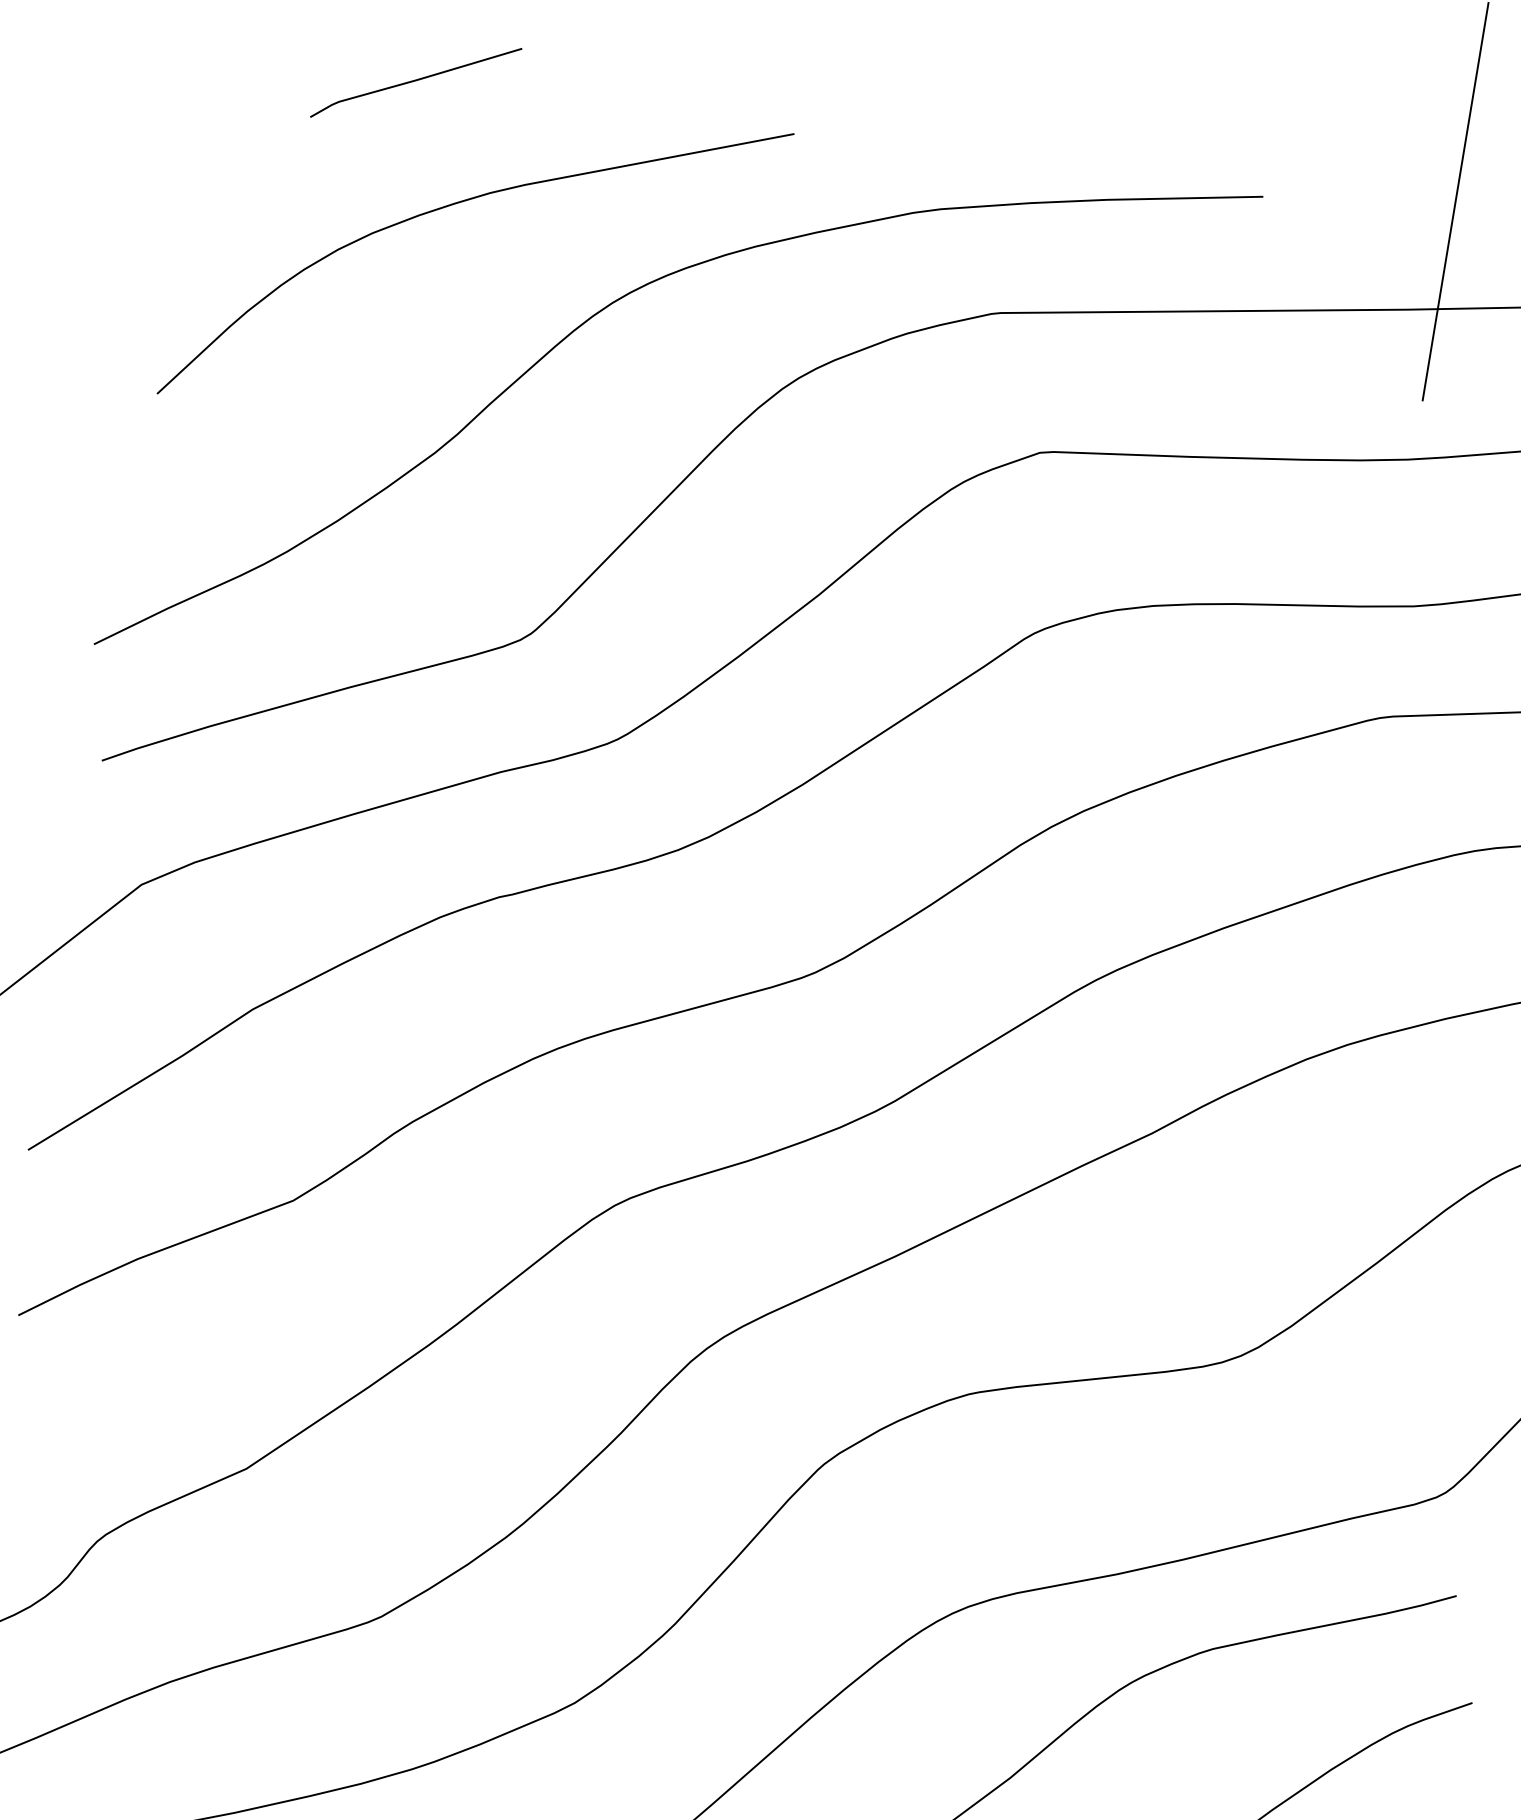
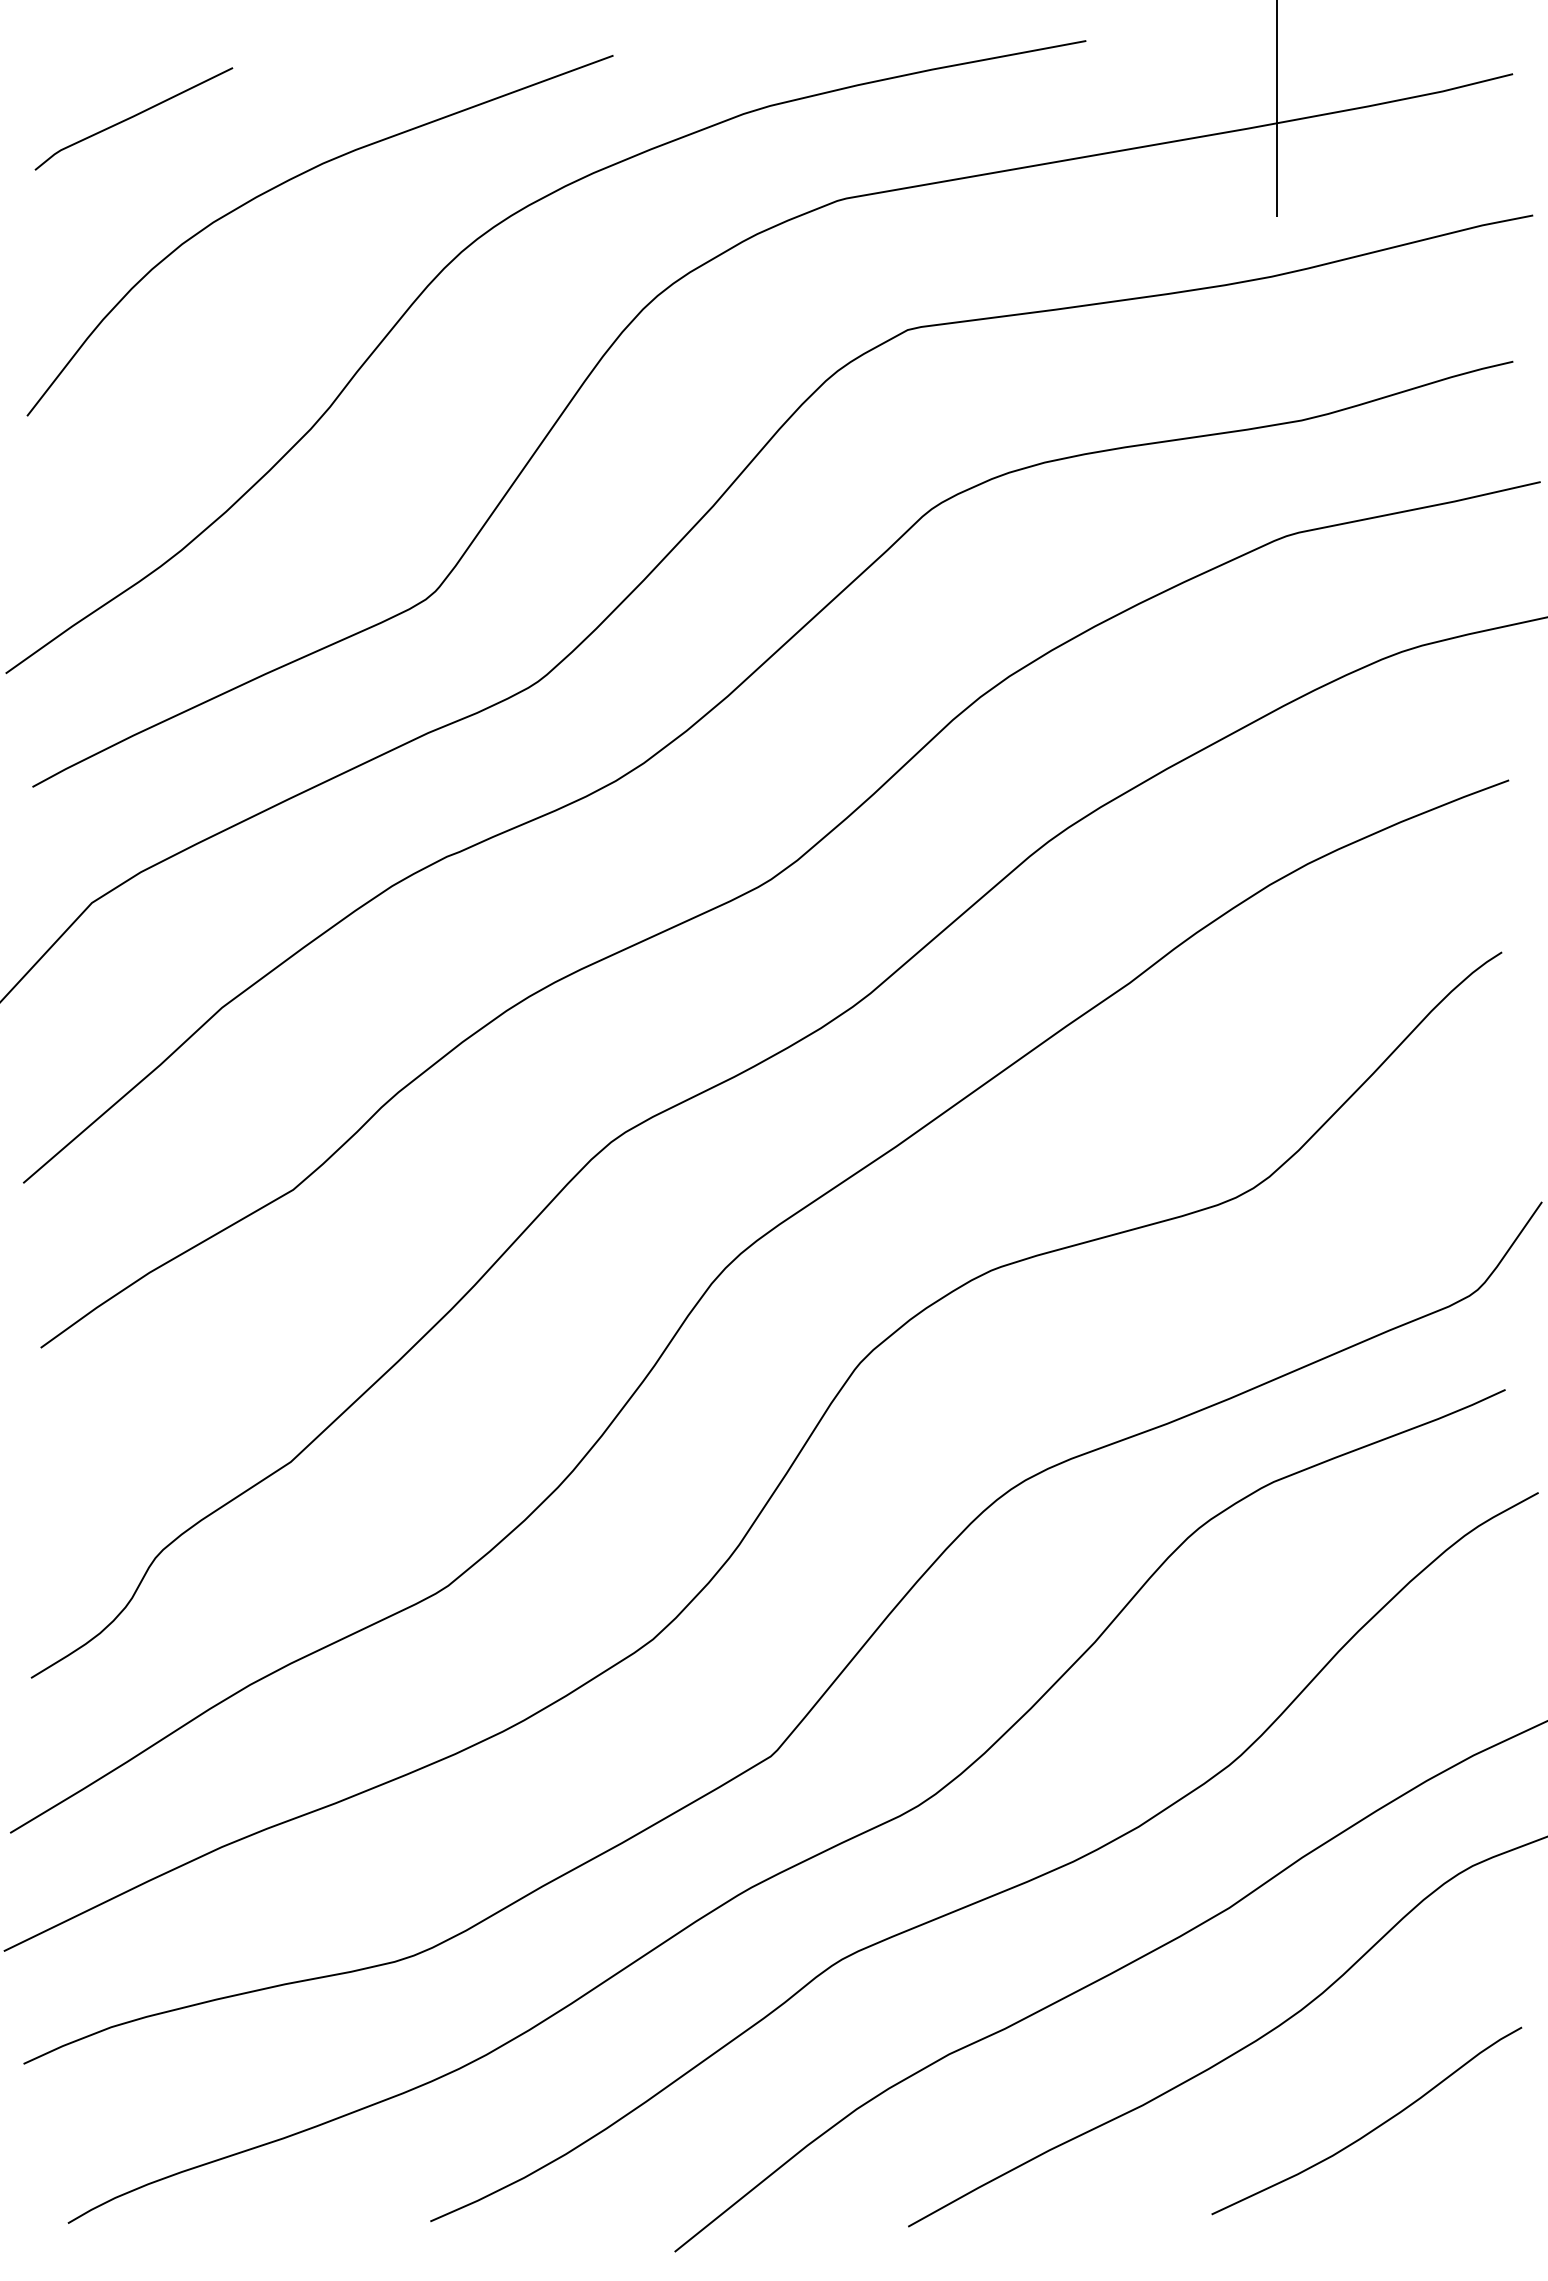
line: (415, 81) -> (133, 117), moved

